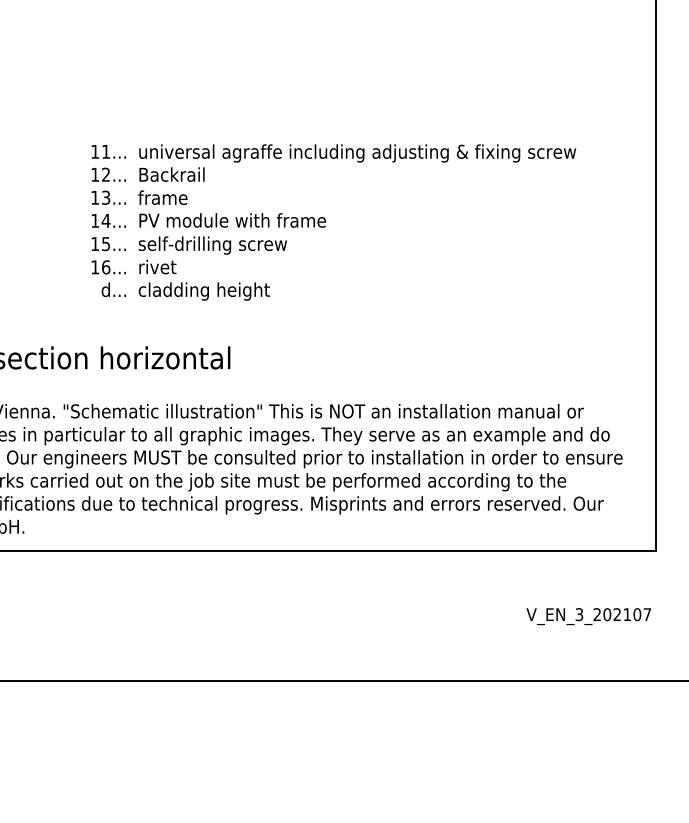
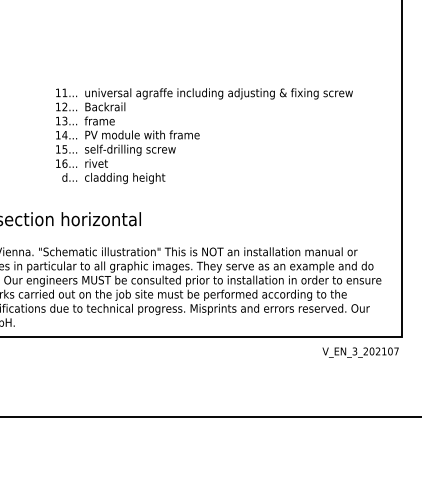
text: (588, 616) -> (360, 352), moved

